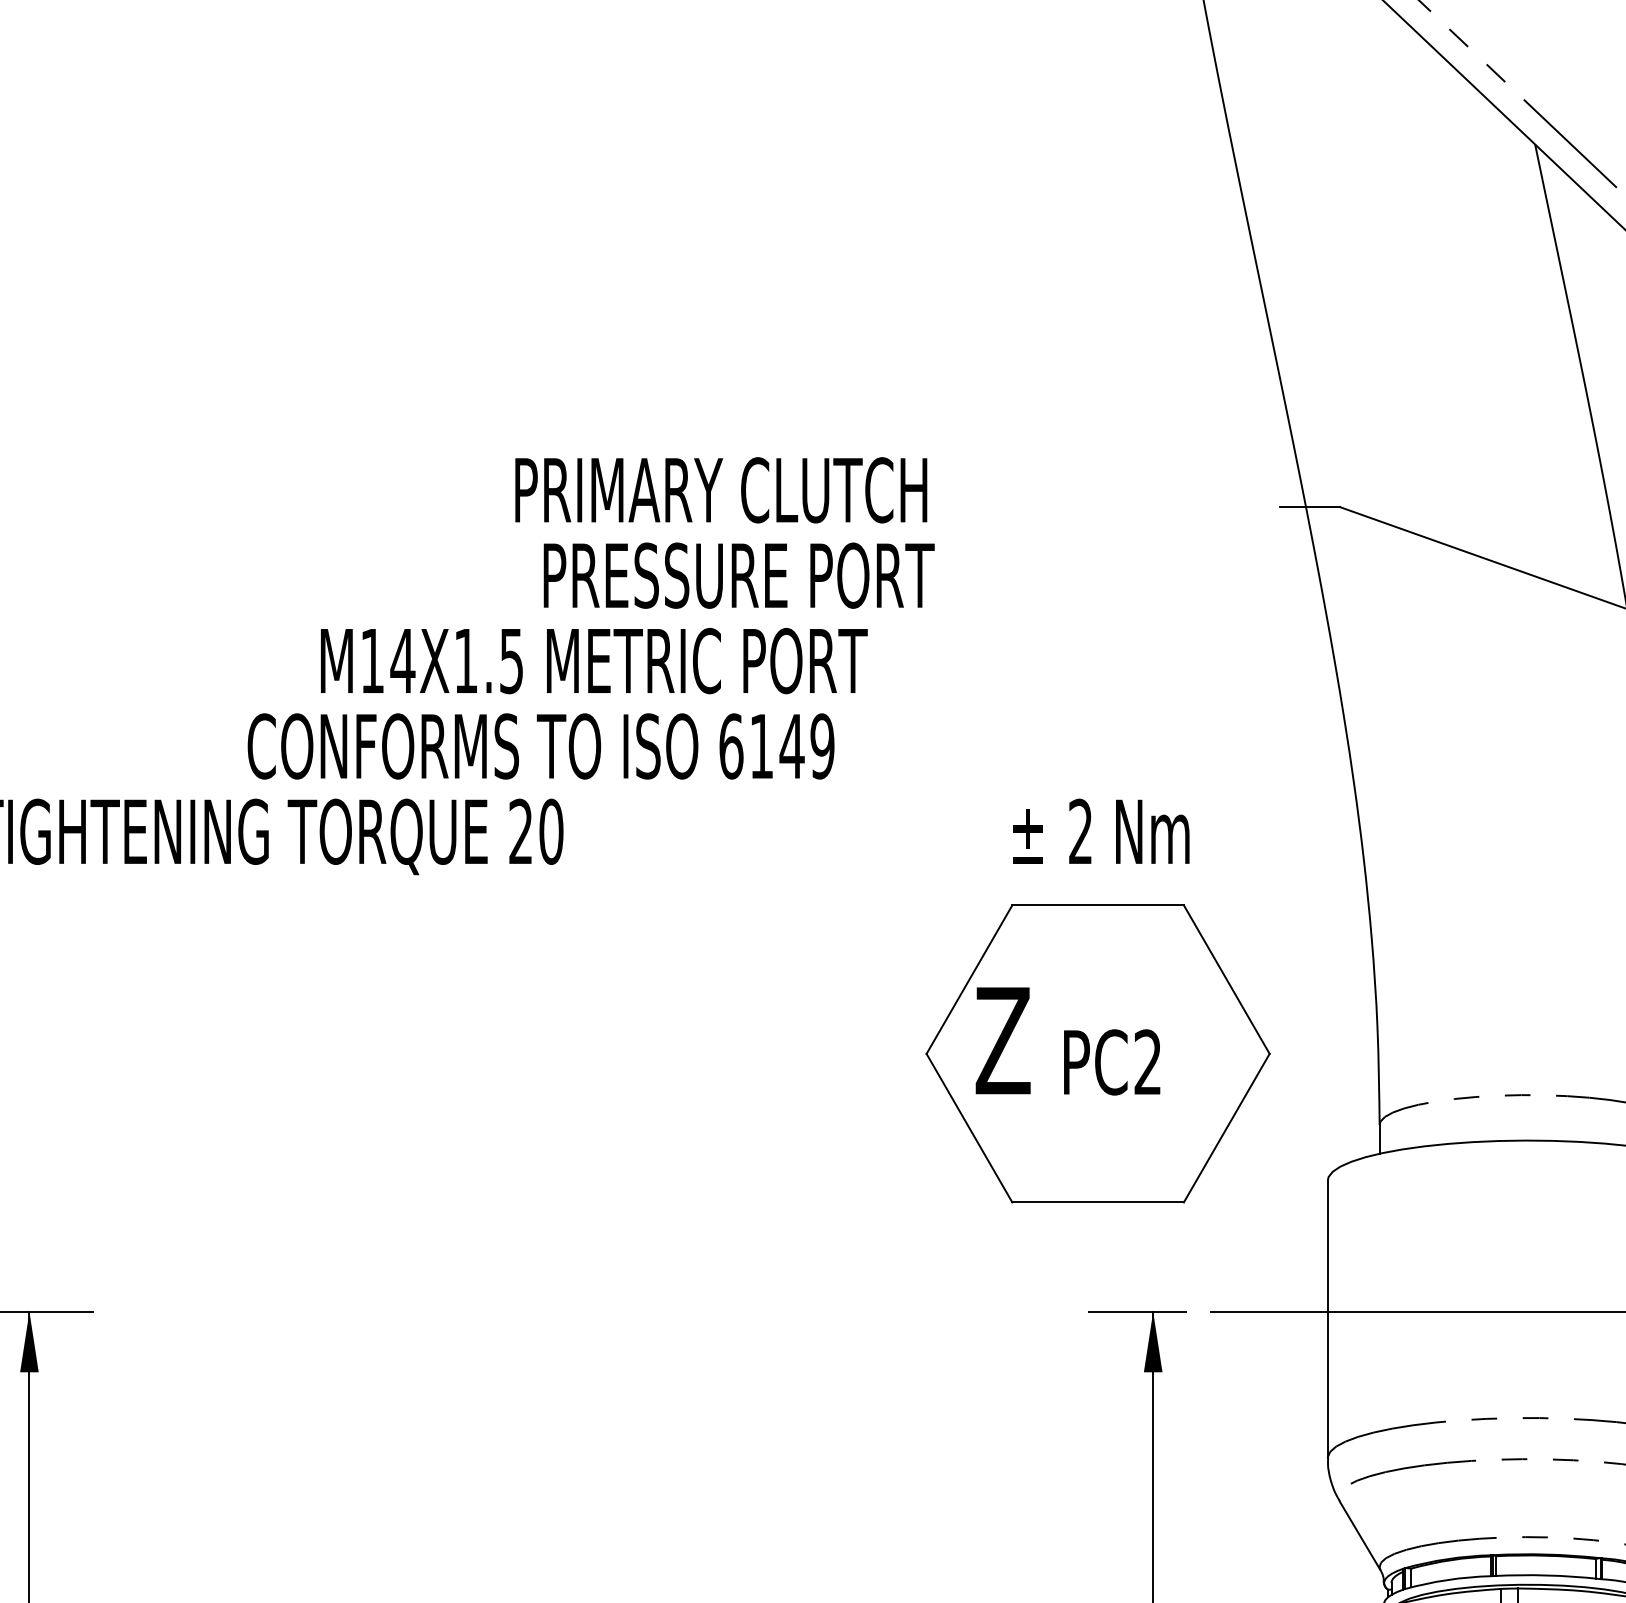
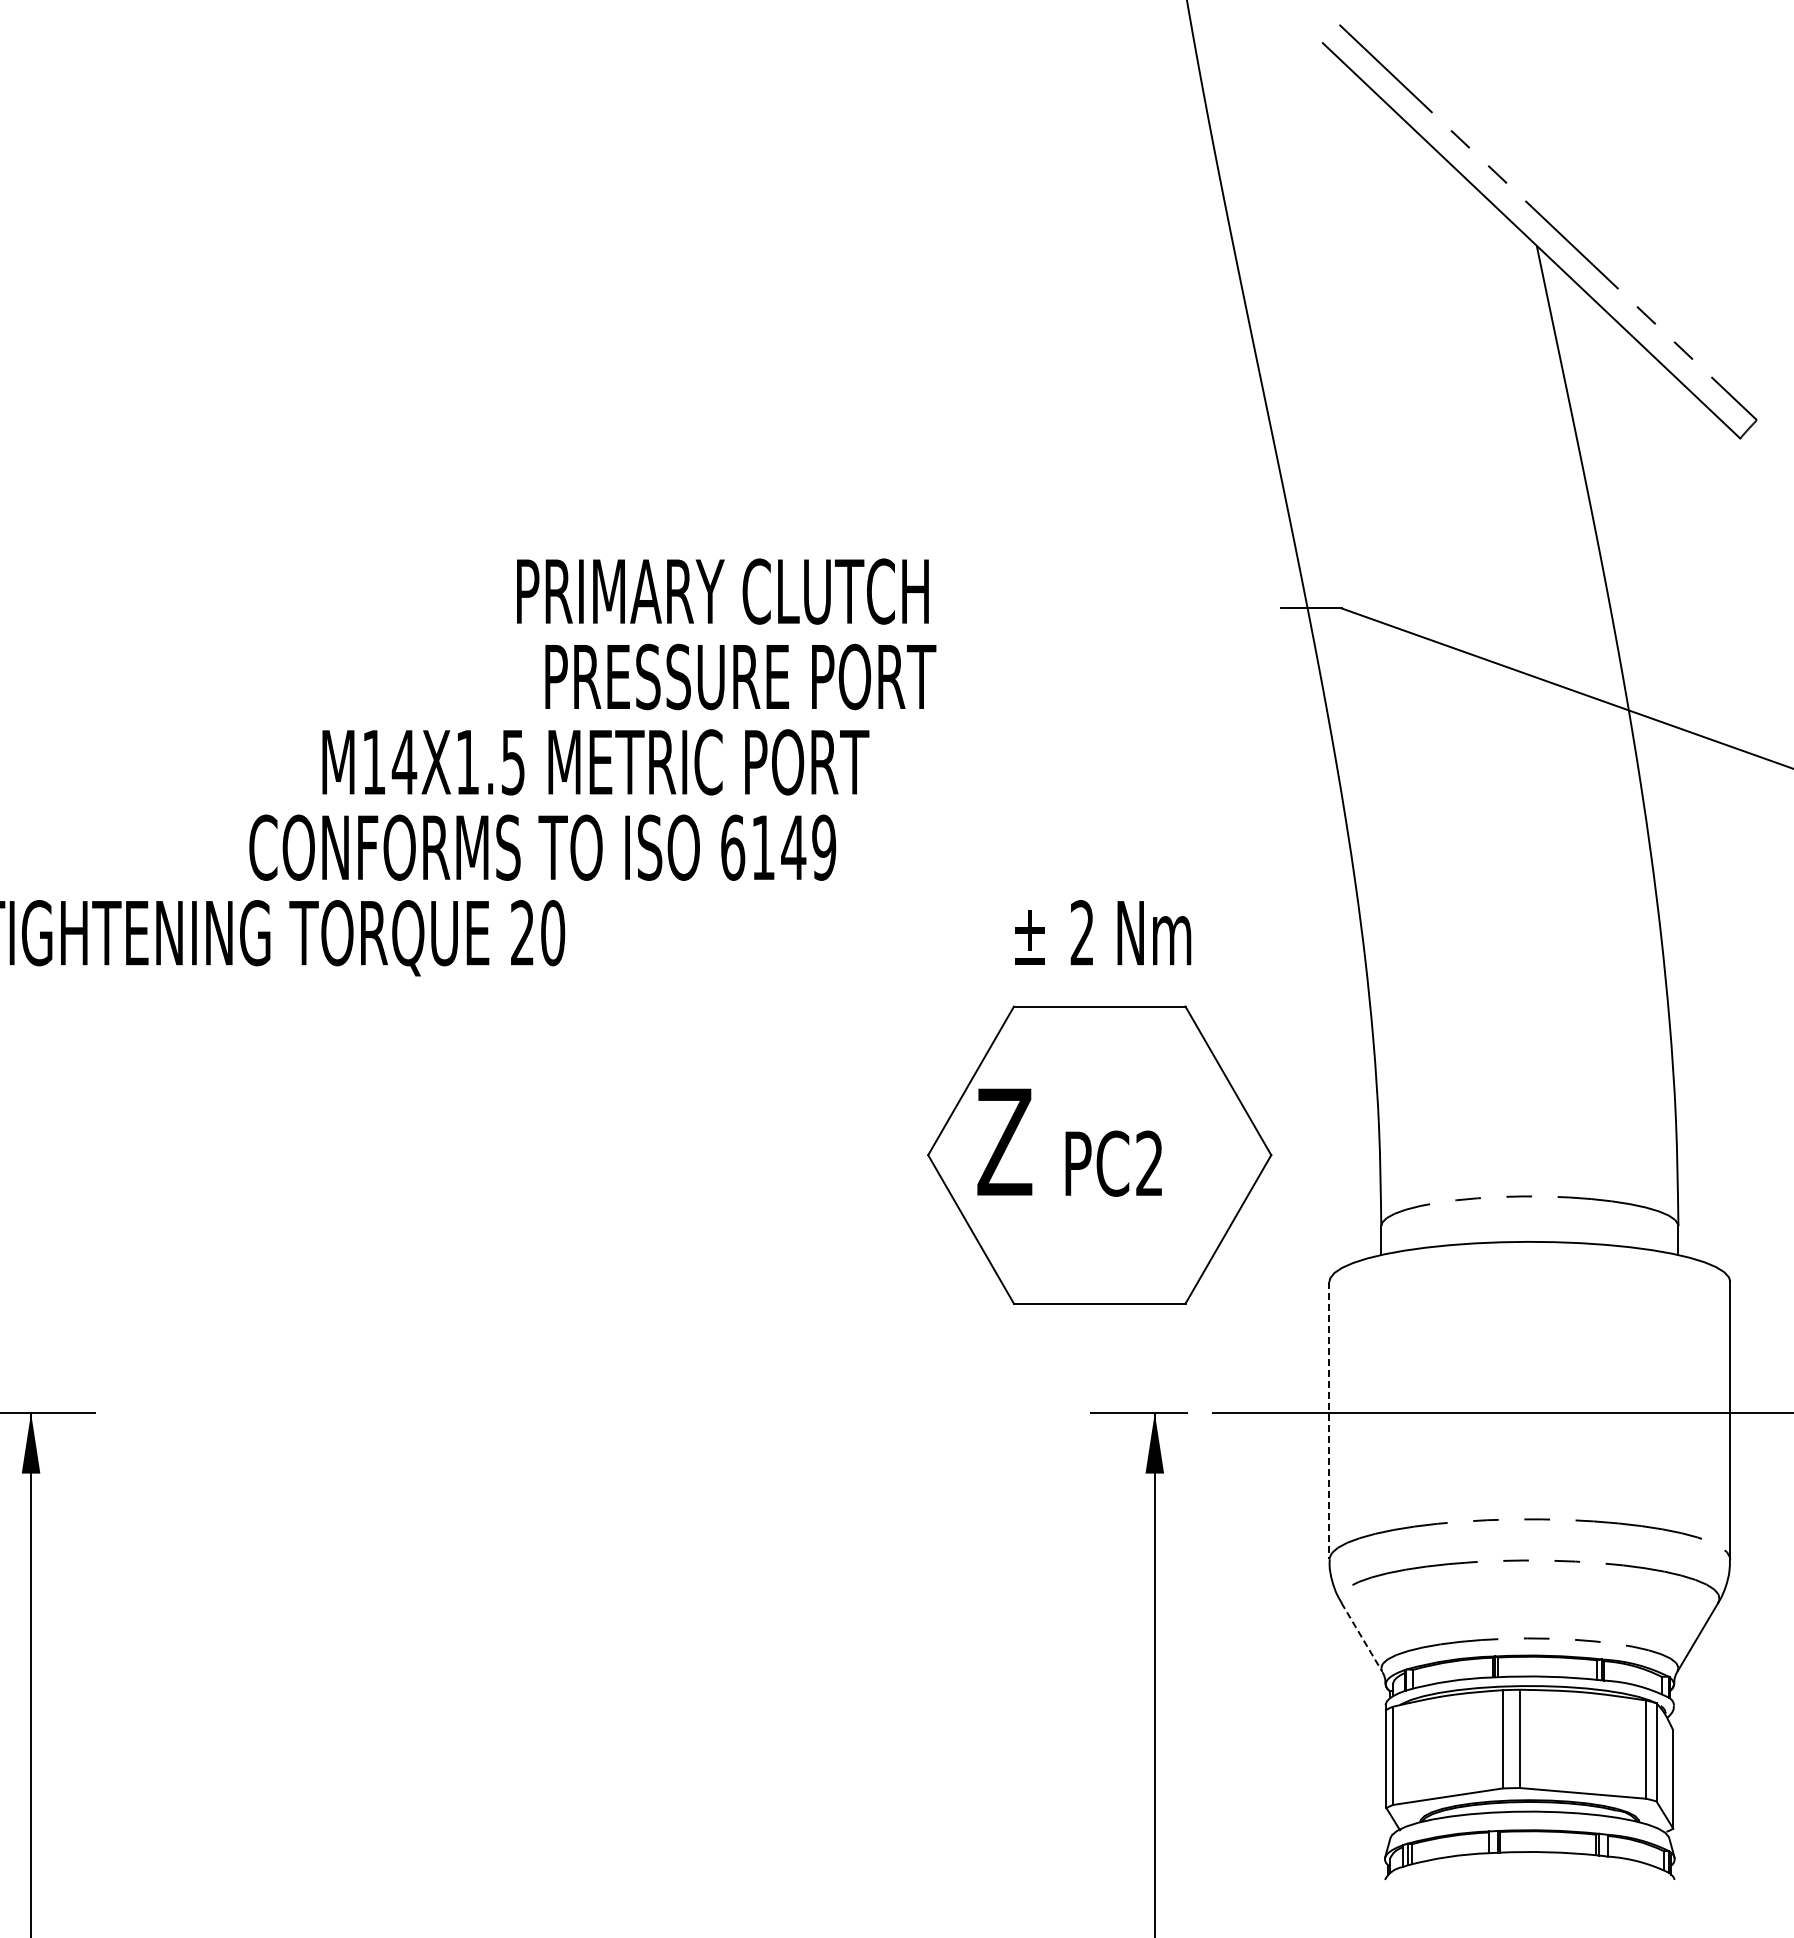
line: (1327, 1319) -> (1329, 1420), solid -> dashed
line: (1359, 1536) -> (1361, 1637), solid -> dashed

